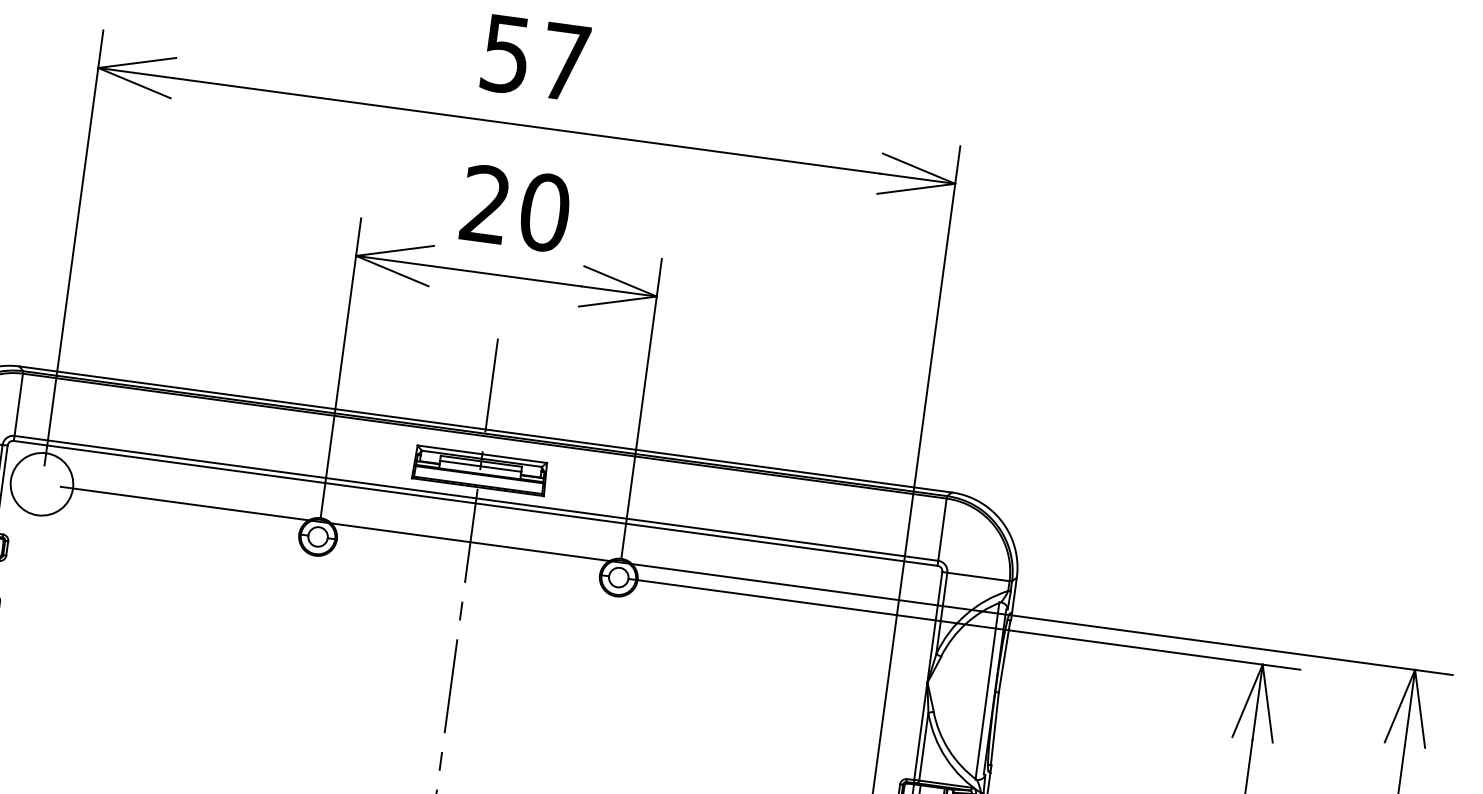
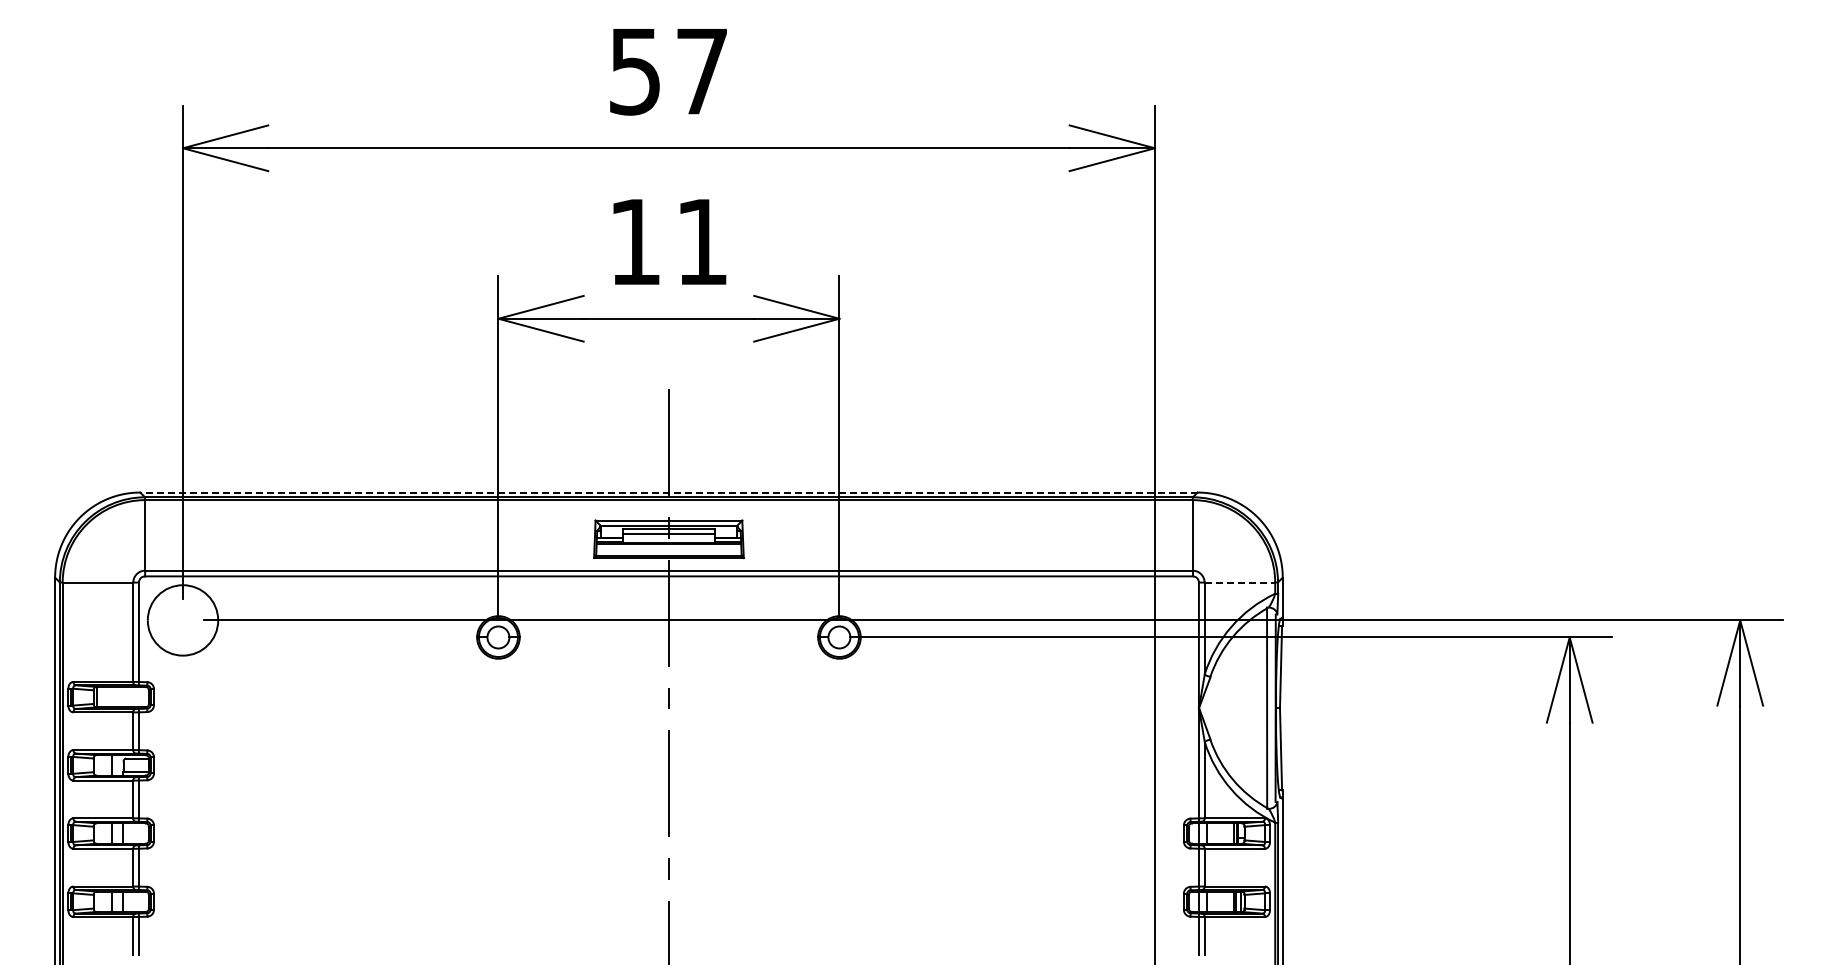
text: (515, 208) -> (668, 241), 20 -> 11
line: (485, 429) -> (668, 492), solid -> dashed
line: (978, 576) -> (1240, 582), solid -> dashed

